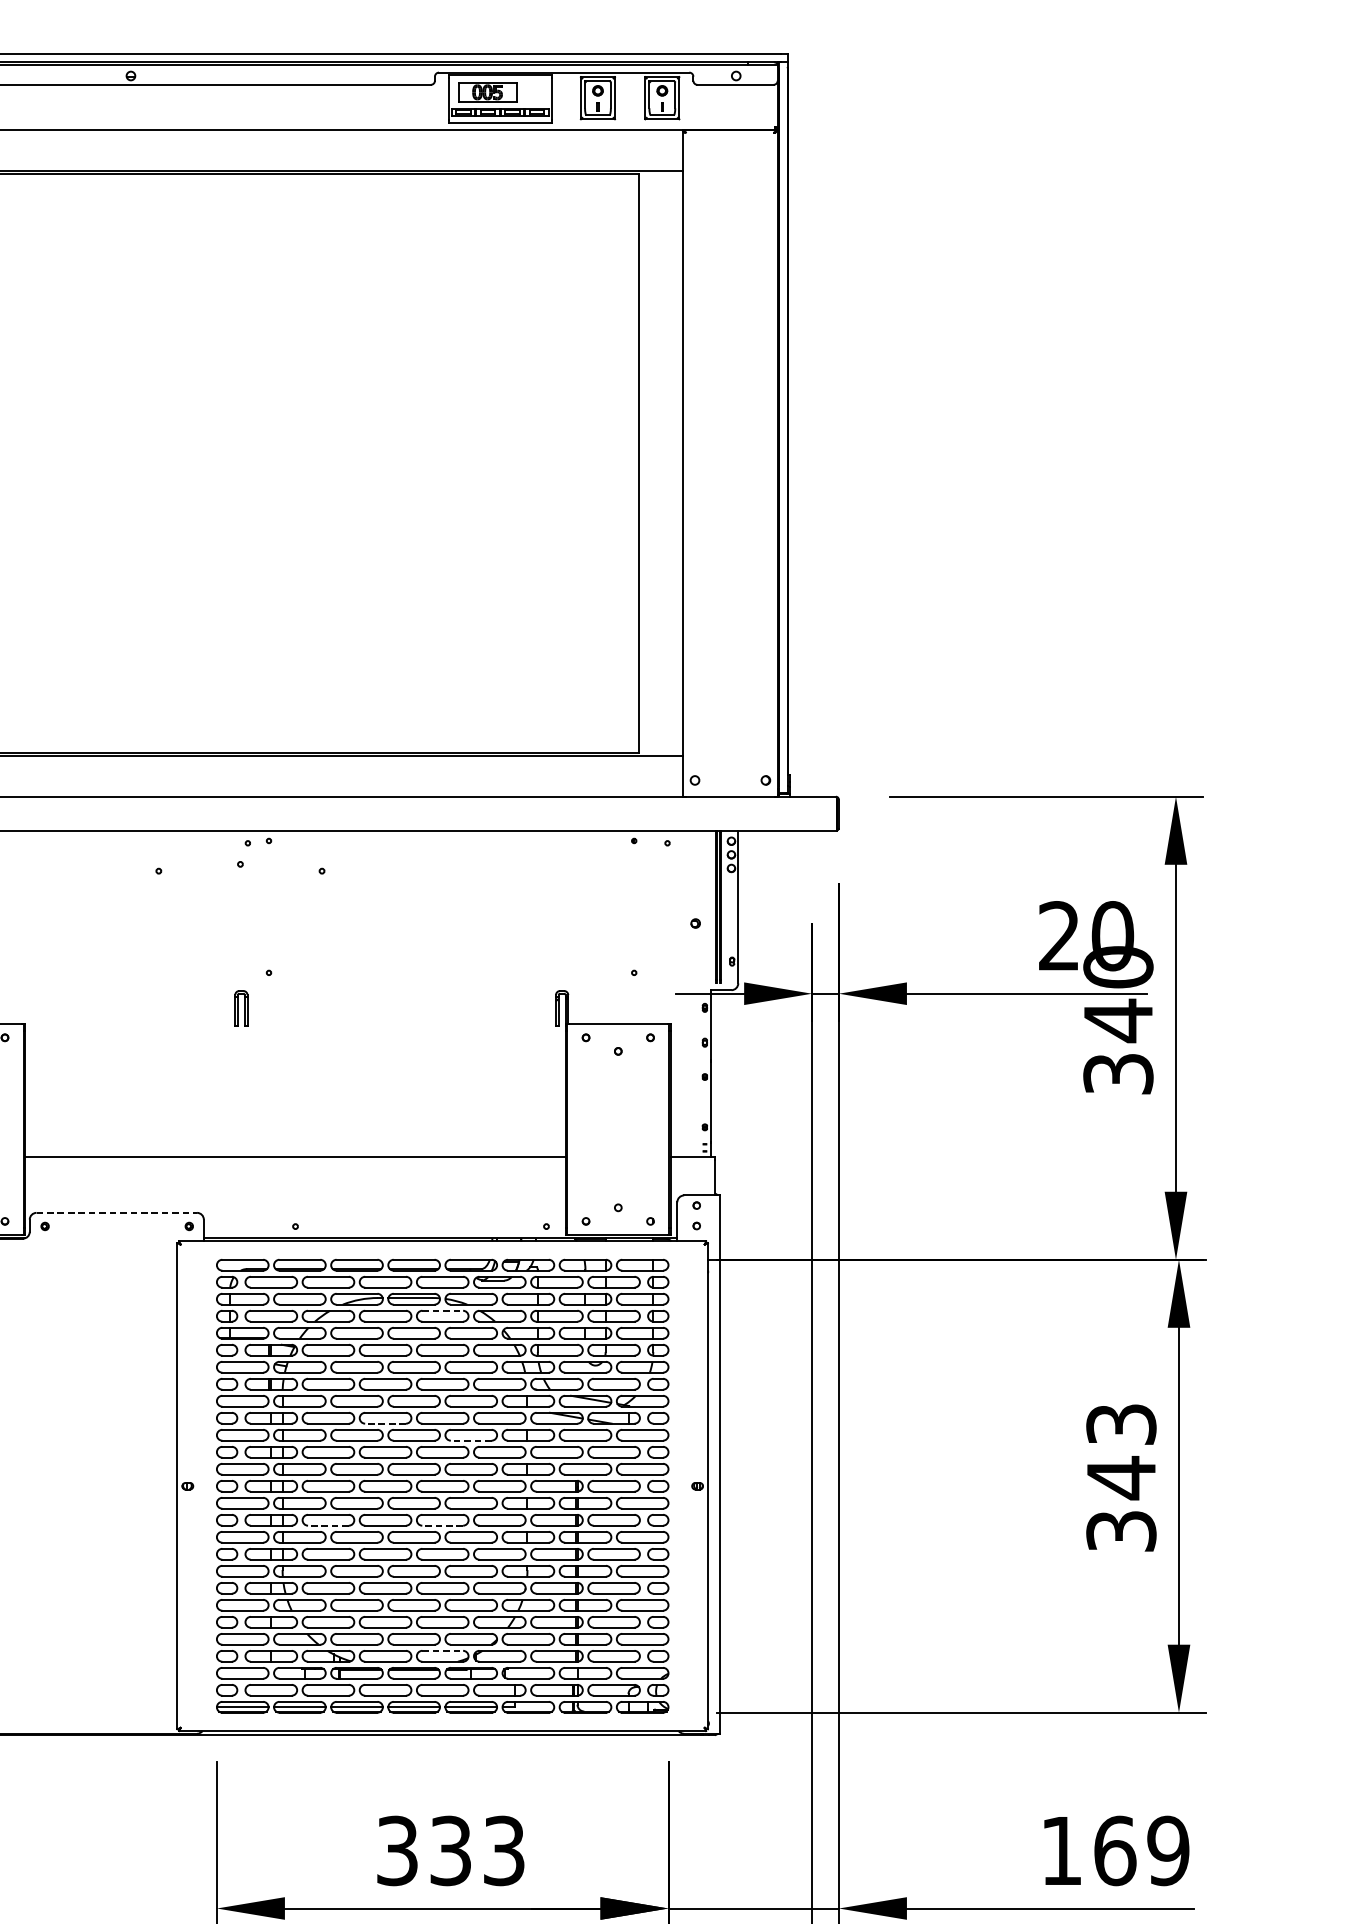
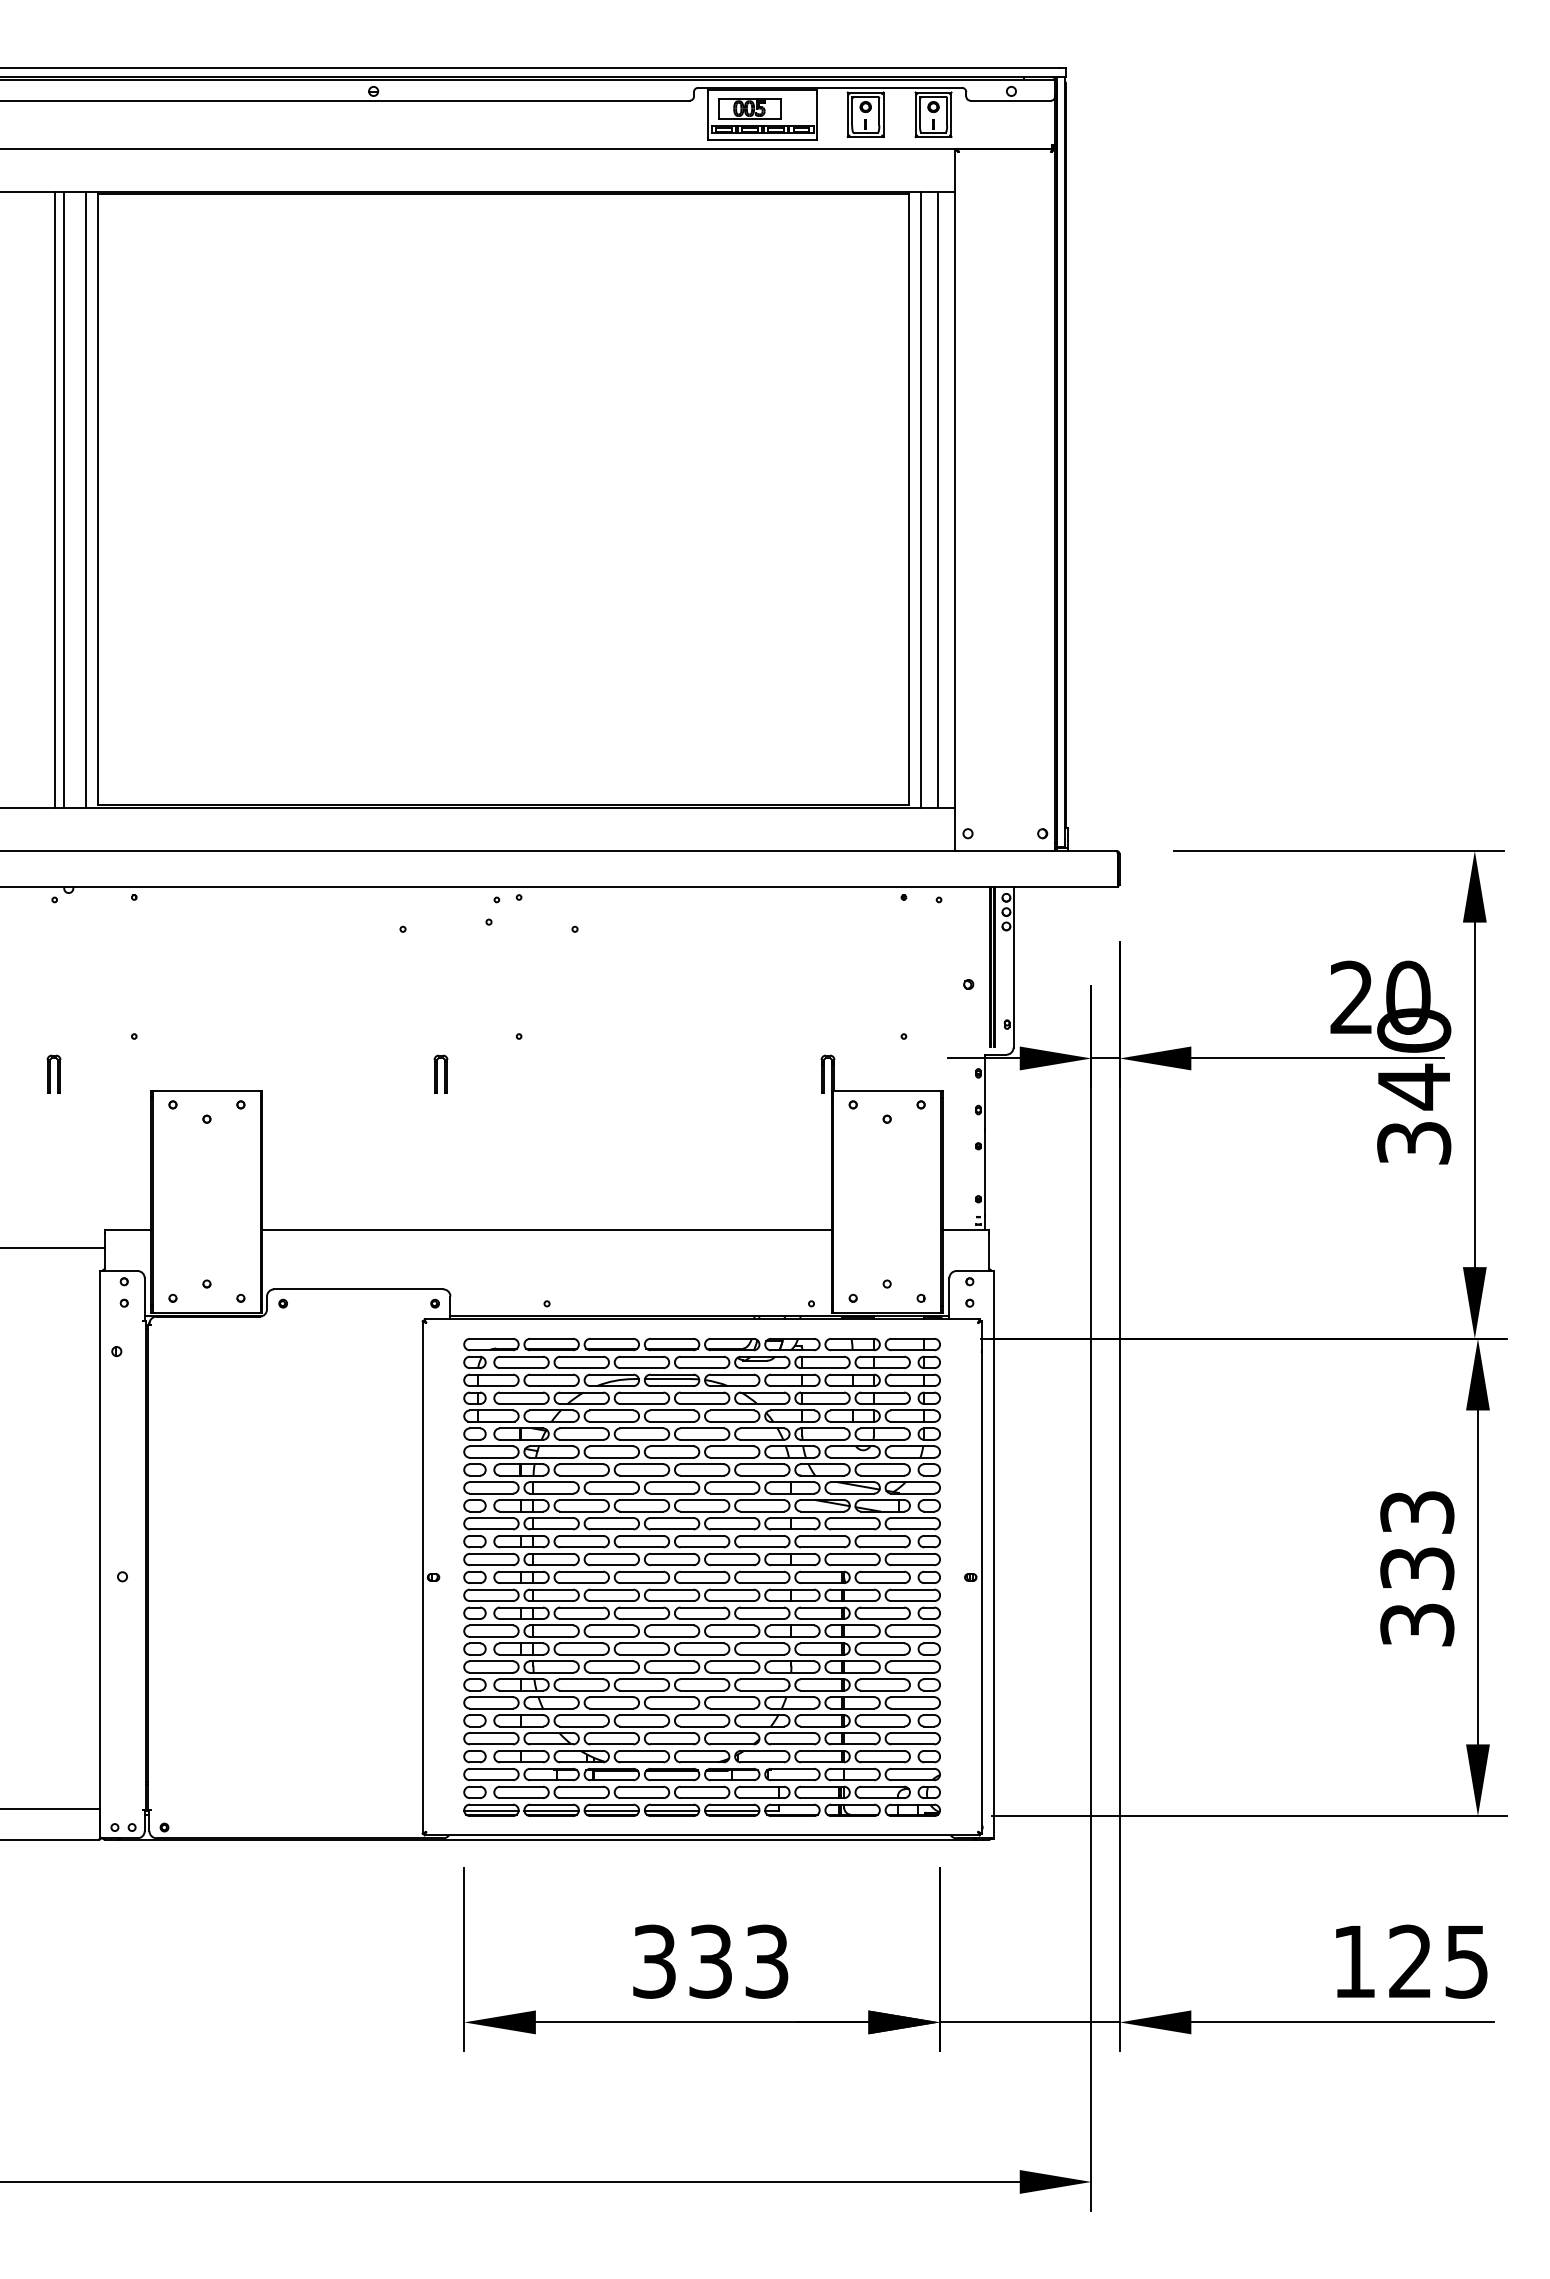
line: (650, 463) -> (921, 499), added
line: (666, 463) -> (937, 499), added
part: (240, 1007) -> (440, 1073), moved
line: (116, 1212) -> (358, 1289), dashed -> solid
line: (443, 1310) -> (702, 1392), dashed -> solid
line: (385, 1423) -> (641, 1511), dashed -> solid
line: (470, 1440) -> (731, 1529), dashed -> solid
text: (1121, 1477) -> (1417, 1568), 343 -> 333
line: (328, 1526) -> (581, 1619), dashed -> solid
line: (442, 1526) -> (701, 1619), dashed -> solid
line: (443, 1650) -> (702, 1750), dashed -> solid
text: (1141, 1850) -> (1438, 1961), 169 -> 125

